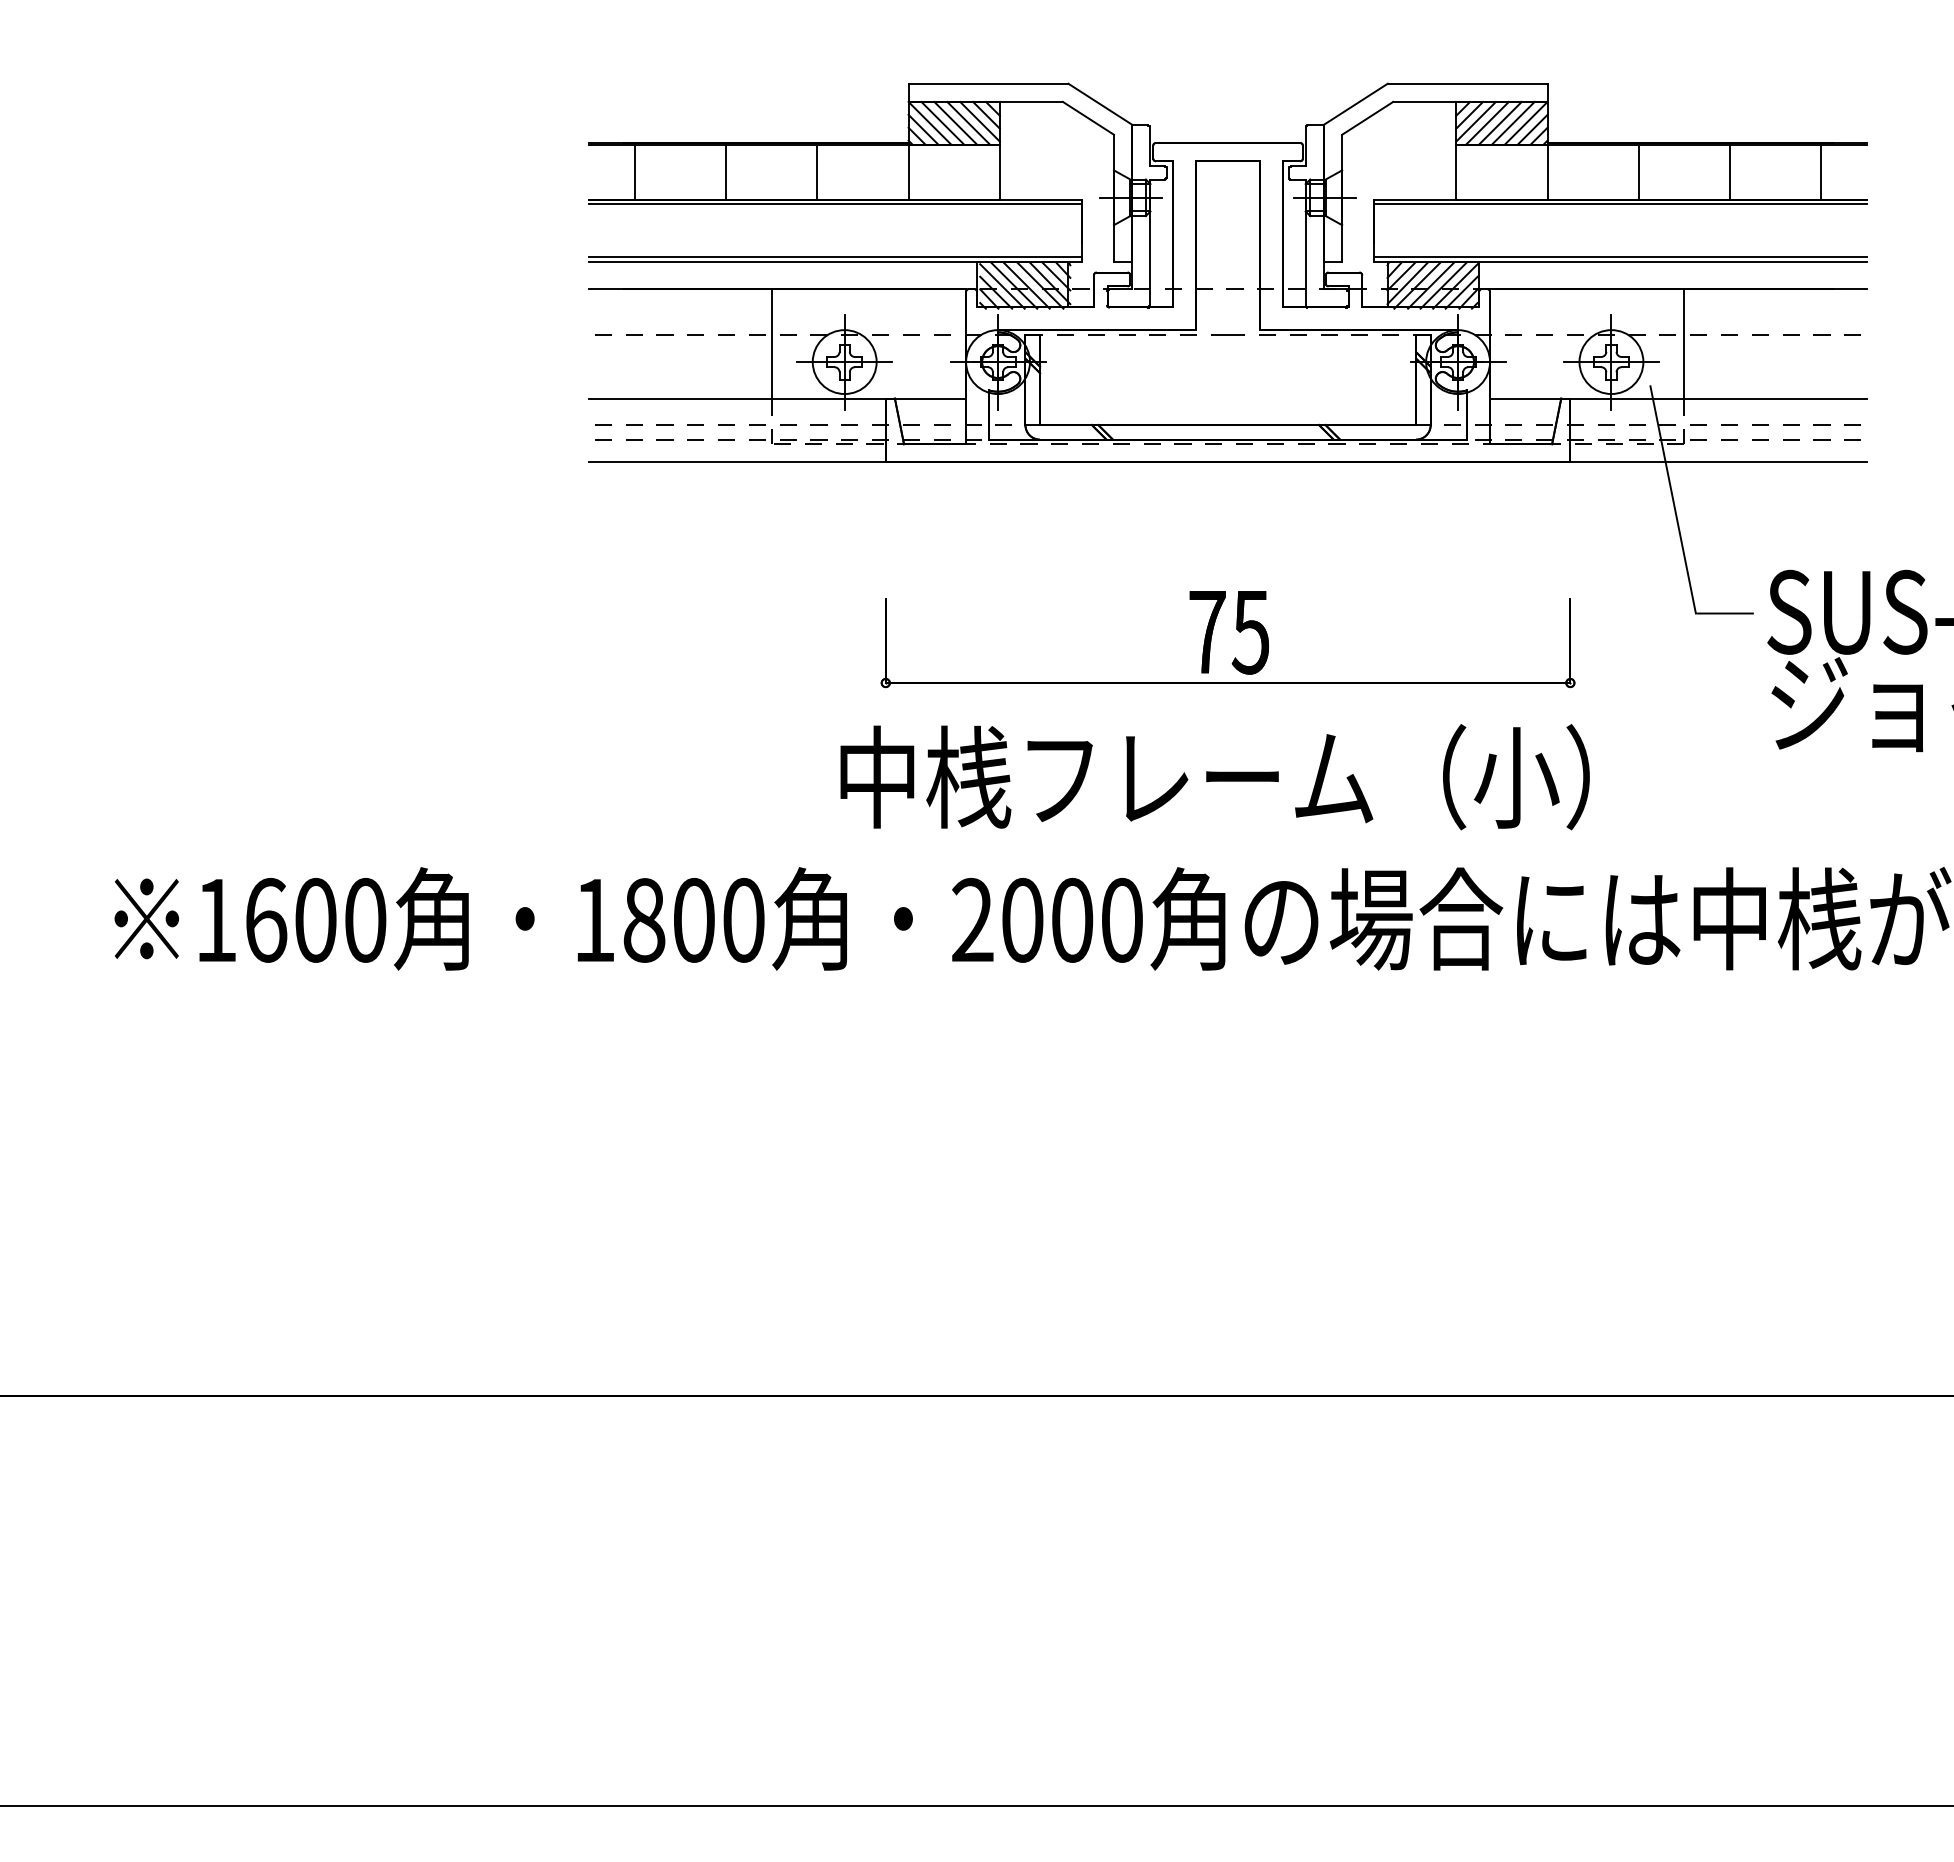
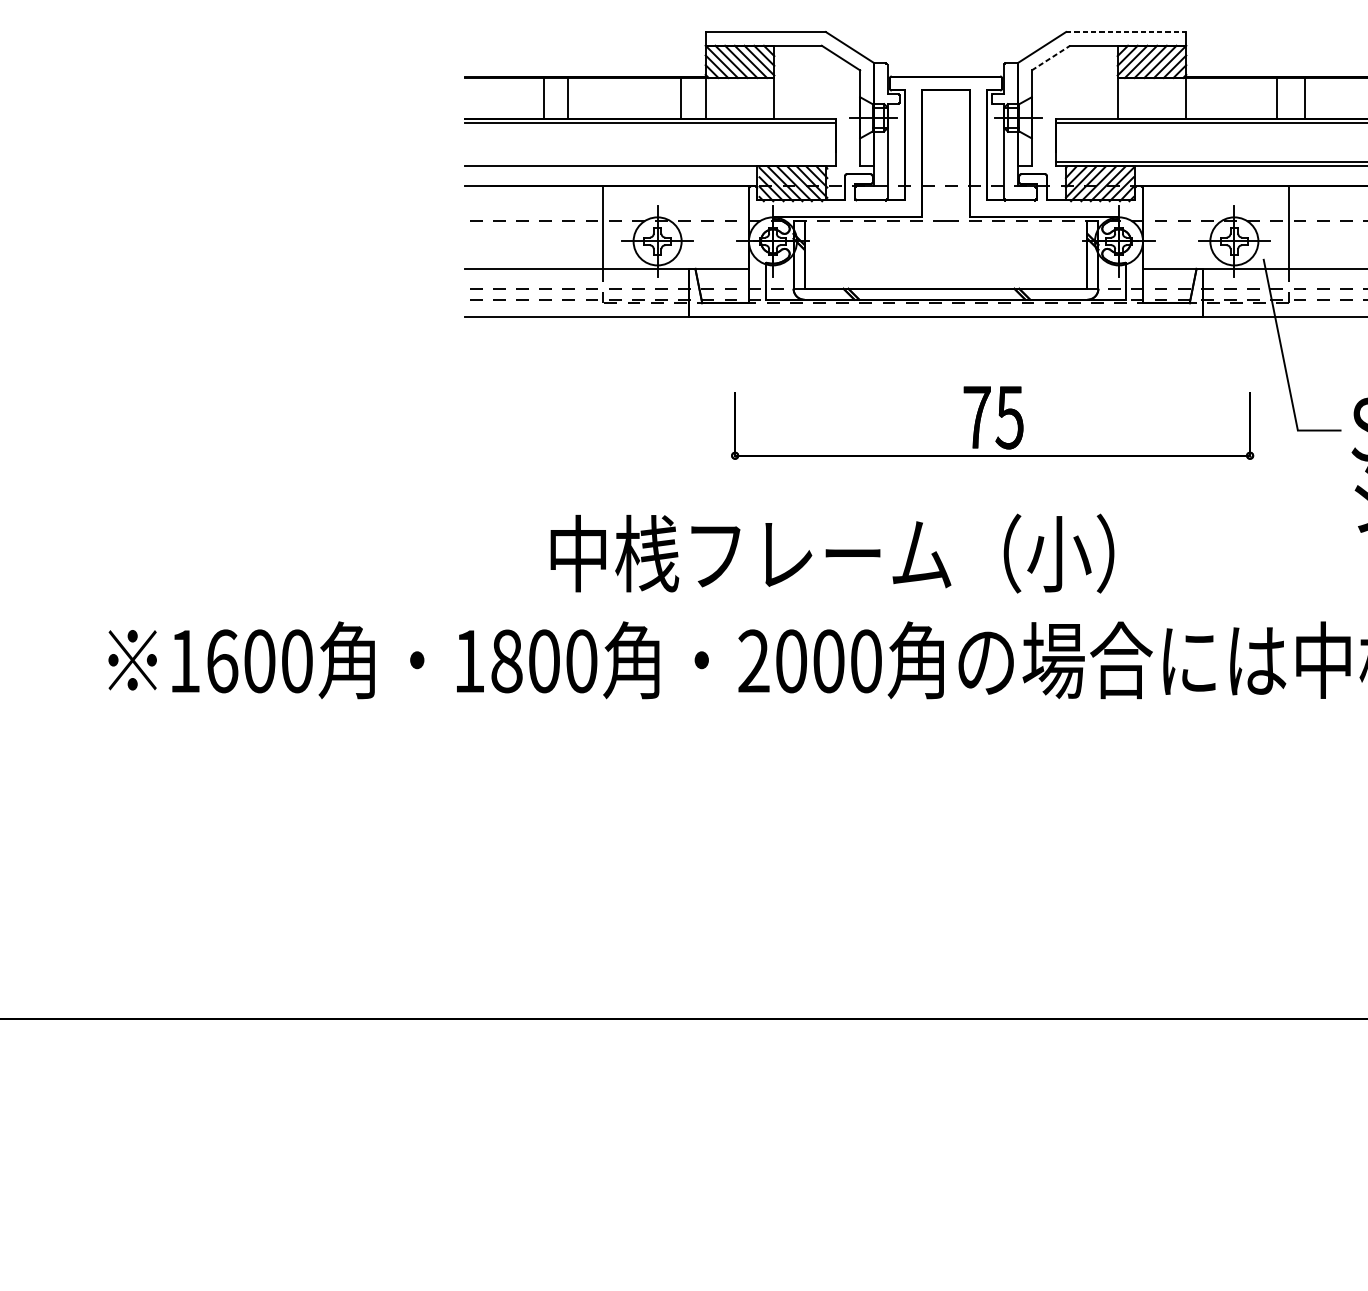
line: (1467, 83) -> (1126, 31), solid -> dashed
line: (1368, 118) -> (1051, 58), solid -> dashed
line: (634, 171) -> (543, 98), moved
line: (817, 171) -> (680, 98), moved
line: (1638, 171) -> (1304, 98), moved
line: (1730, 171) -> (1277, 98), moved
line: (835, 257) -> (650, 162), removed
part: (1236, 629) -> (998, 415), moved
text: (1214, 777) -> (831, 553), moved

